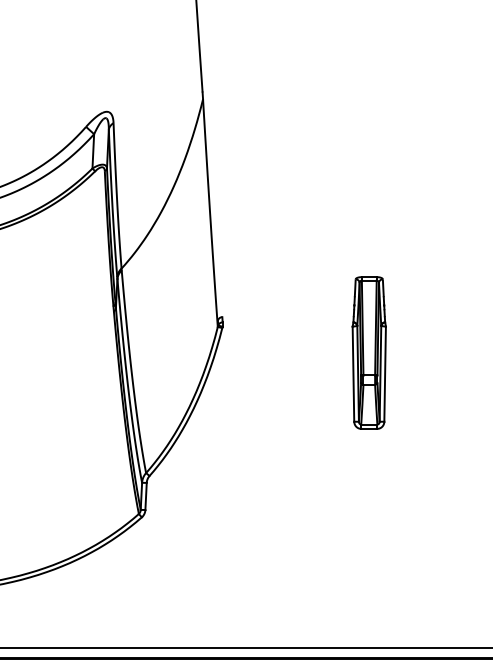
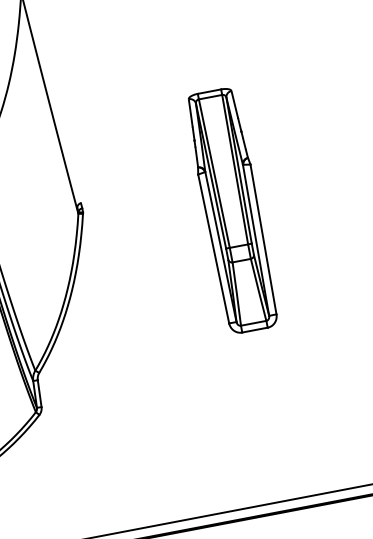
part: (368, 352) -> (231, 210), size x1.6

